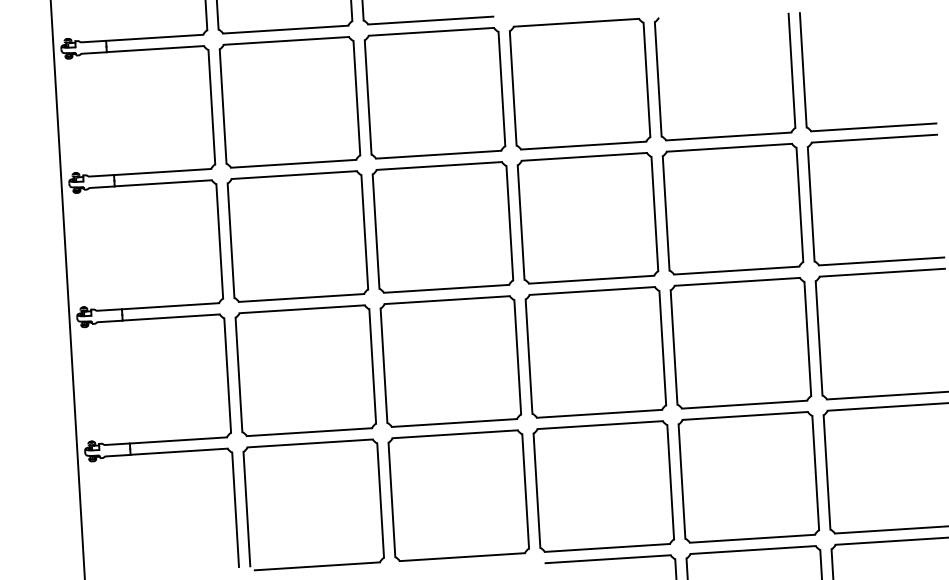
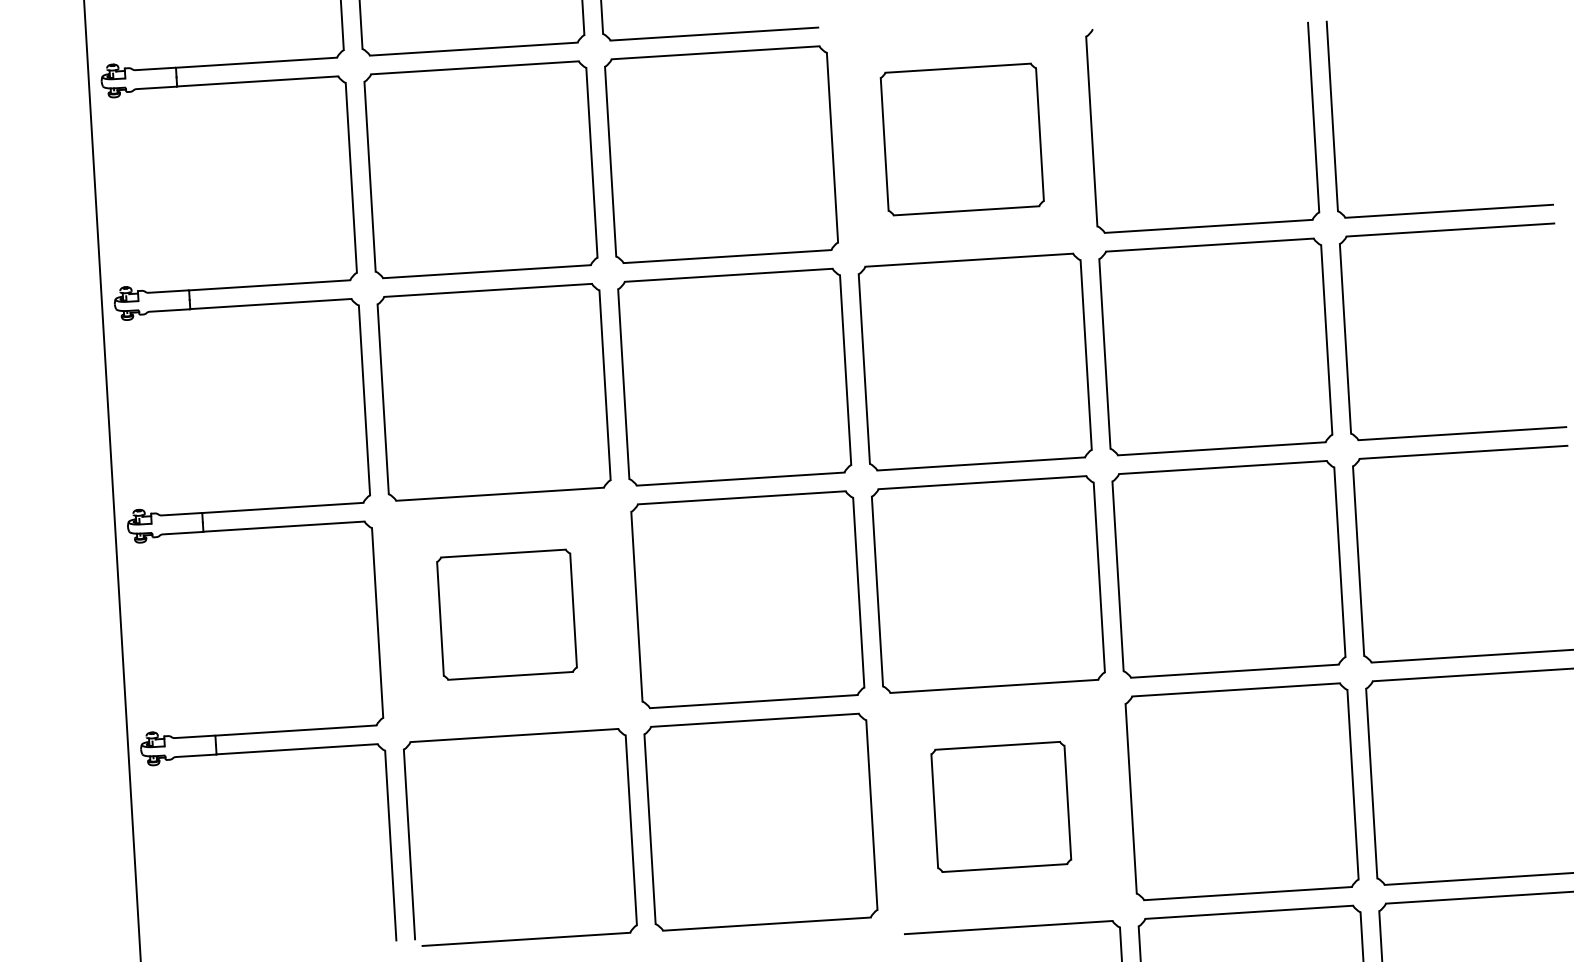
part: (580, 83) -> (962, 138), size x0.7
part: (305, 370) -> (506, 614), size x0.6
part: (603, 486) -> (1000, 806), size x0.6

